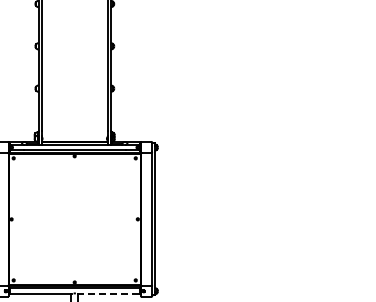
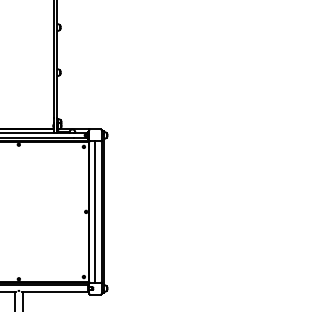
line: (146, 219) -> (95, 212), added
line: (109, 294) -> (55, 292), dashed -> solid

